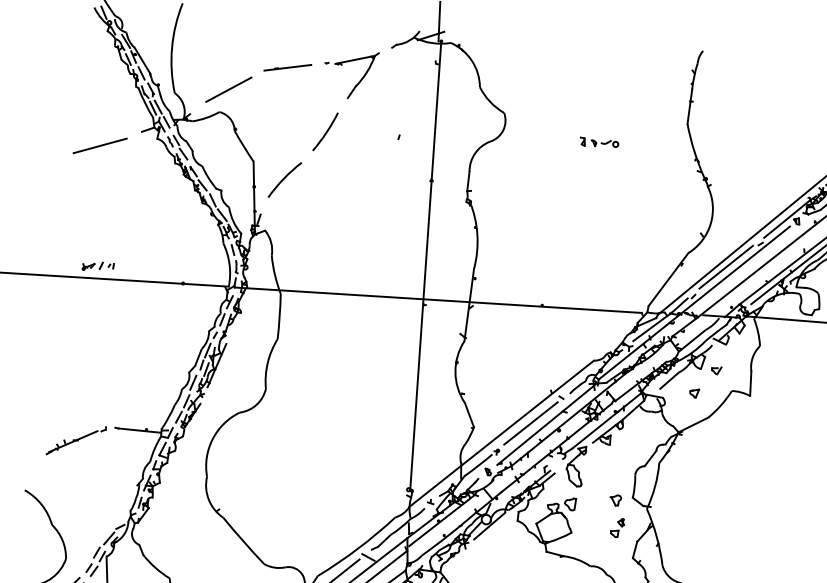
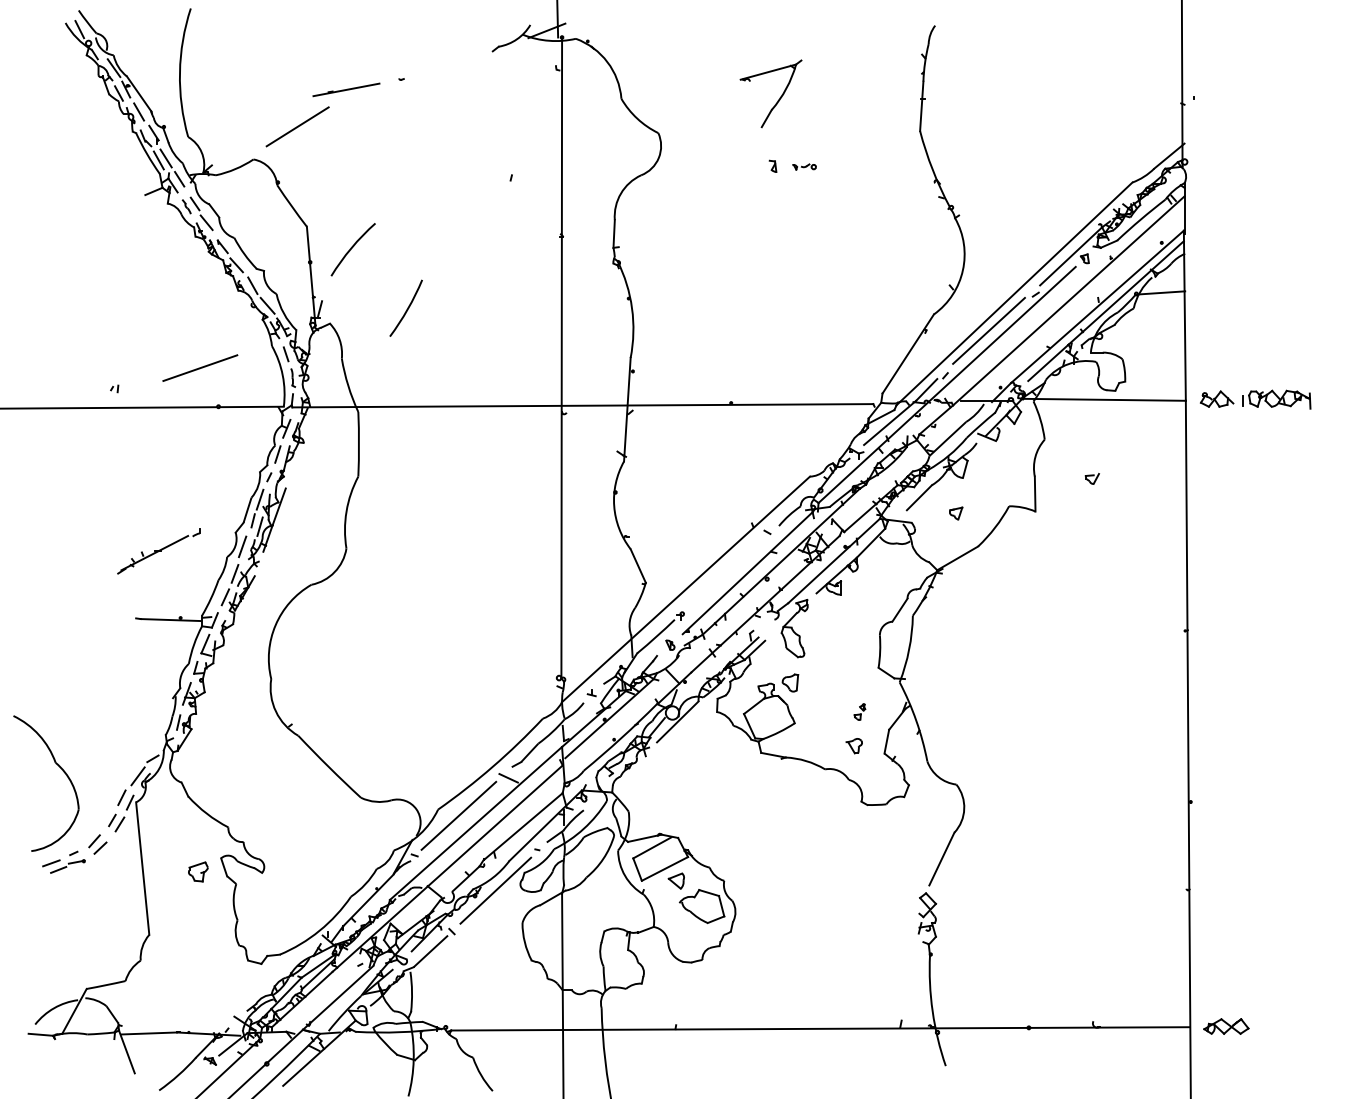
part: (361, 78) -> (779, 97), moved
line: (228, 89) -> (297, 126), moved
arc: (326, 131) -> (407, 307), moved
part: (604, 143) -> (804, 166), size x0.6
line: (100, 145) -> (200, 367), moved
part: (92, 265) -> (88, 390), removed
part: (716, 370) -> (1091, 478), moved
line: (530, 423) -> (726, 571), removed
part: (76, 440) -> (158, 551), moved
part: (614, 500) -> (853, 746), moved
part: (617, 527) -> (859, 711), size x0.6

